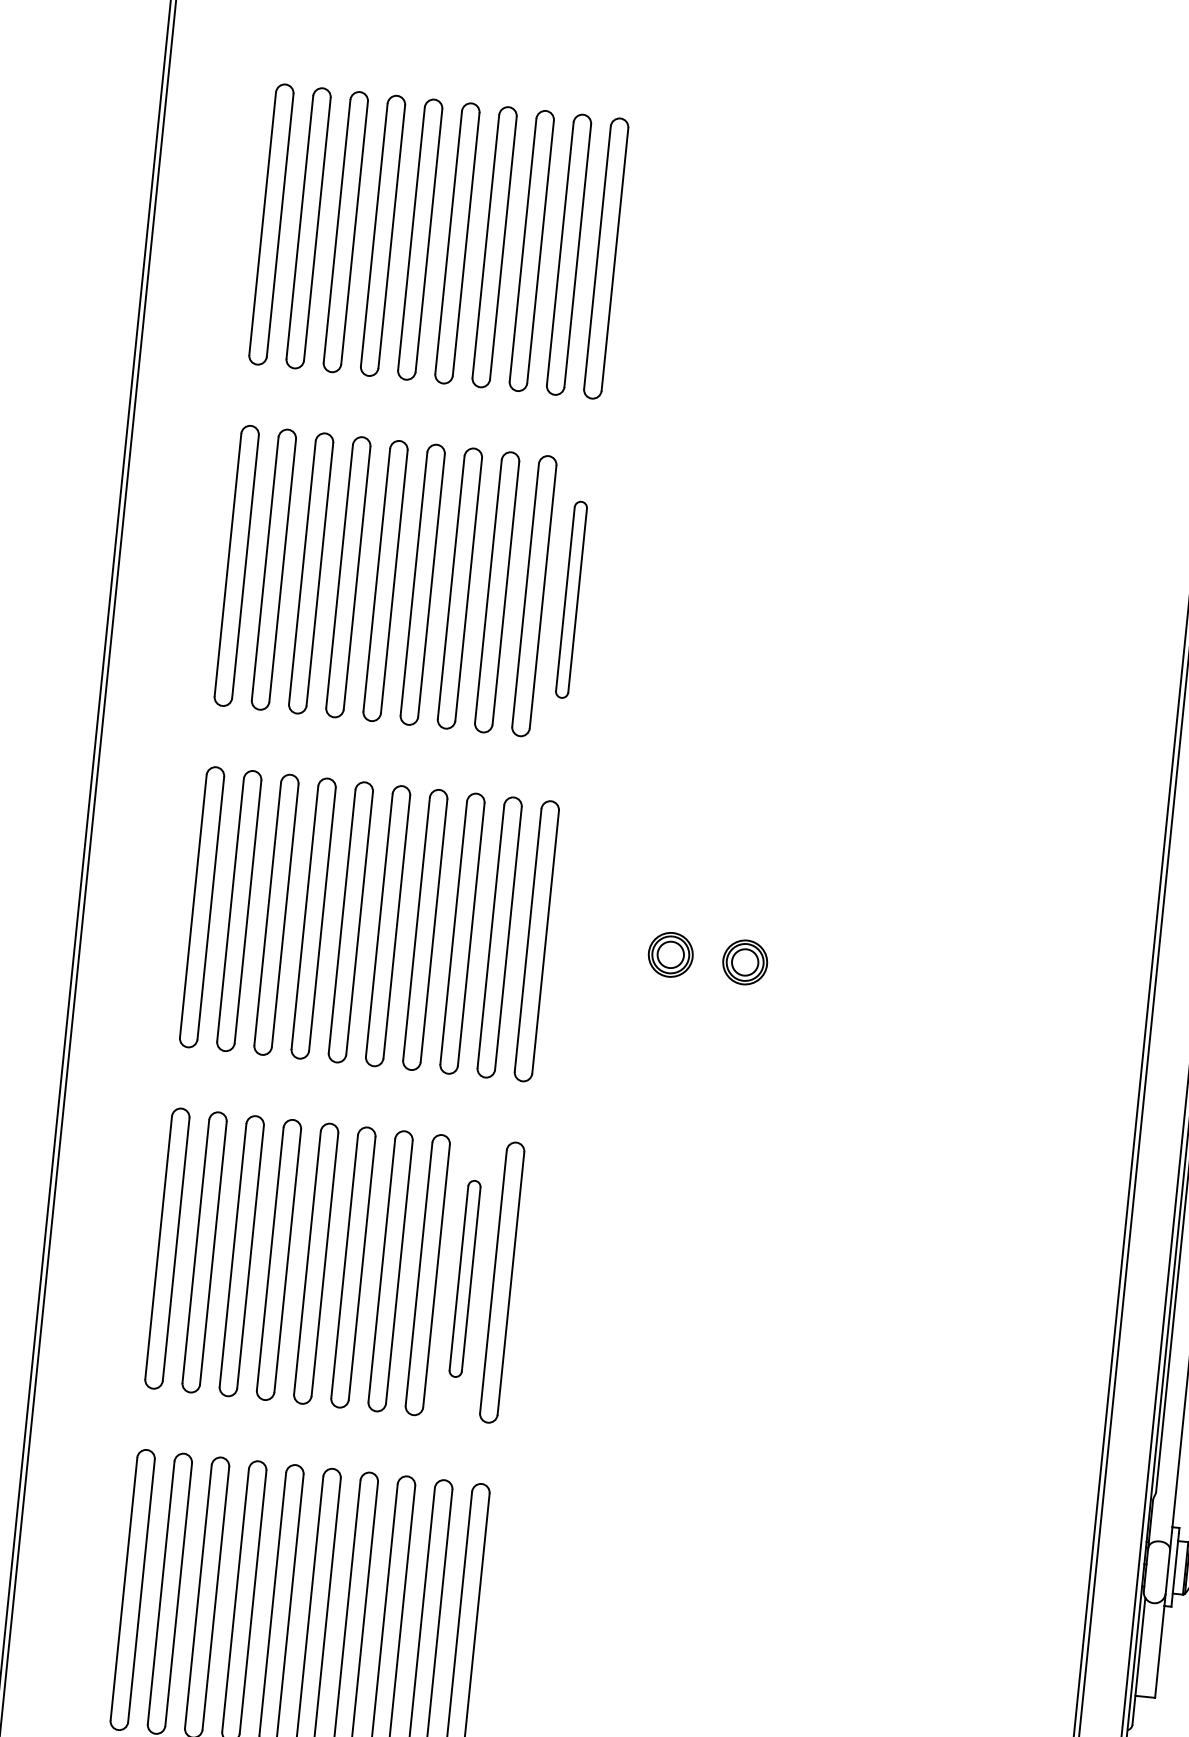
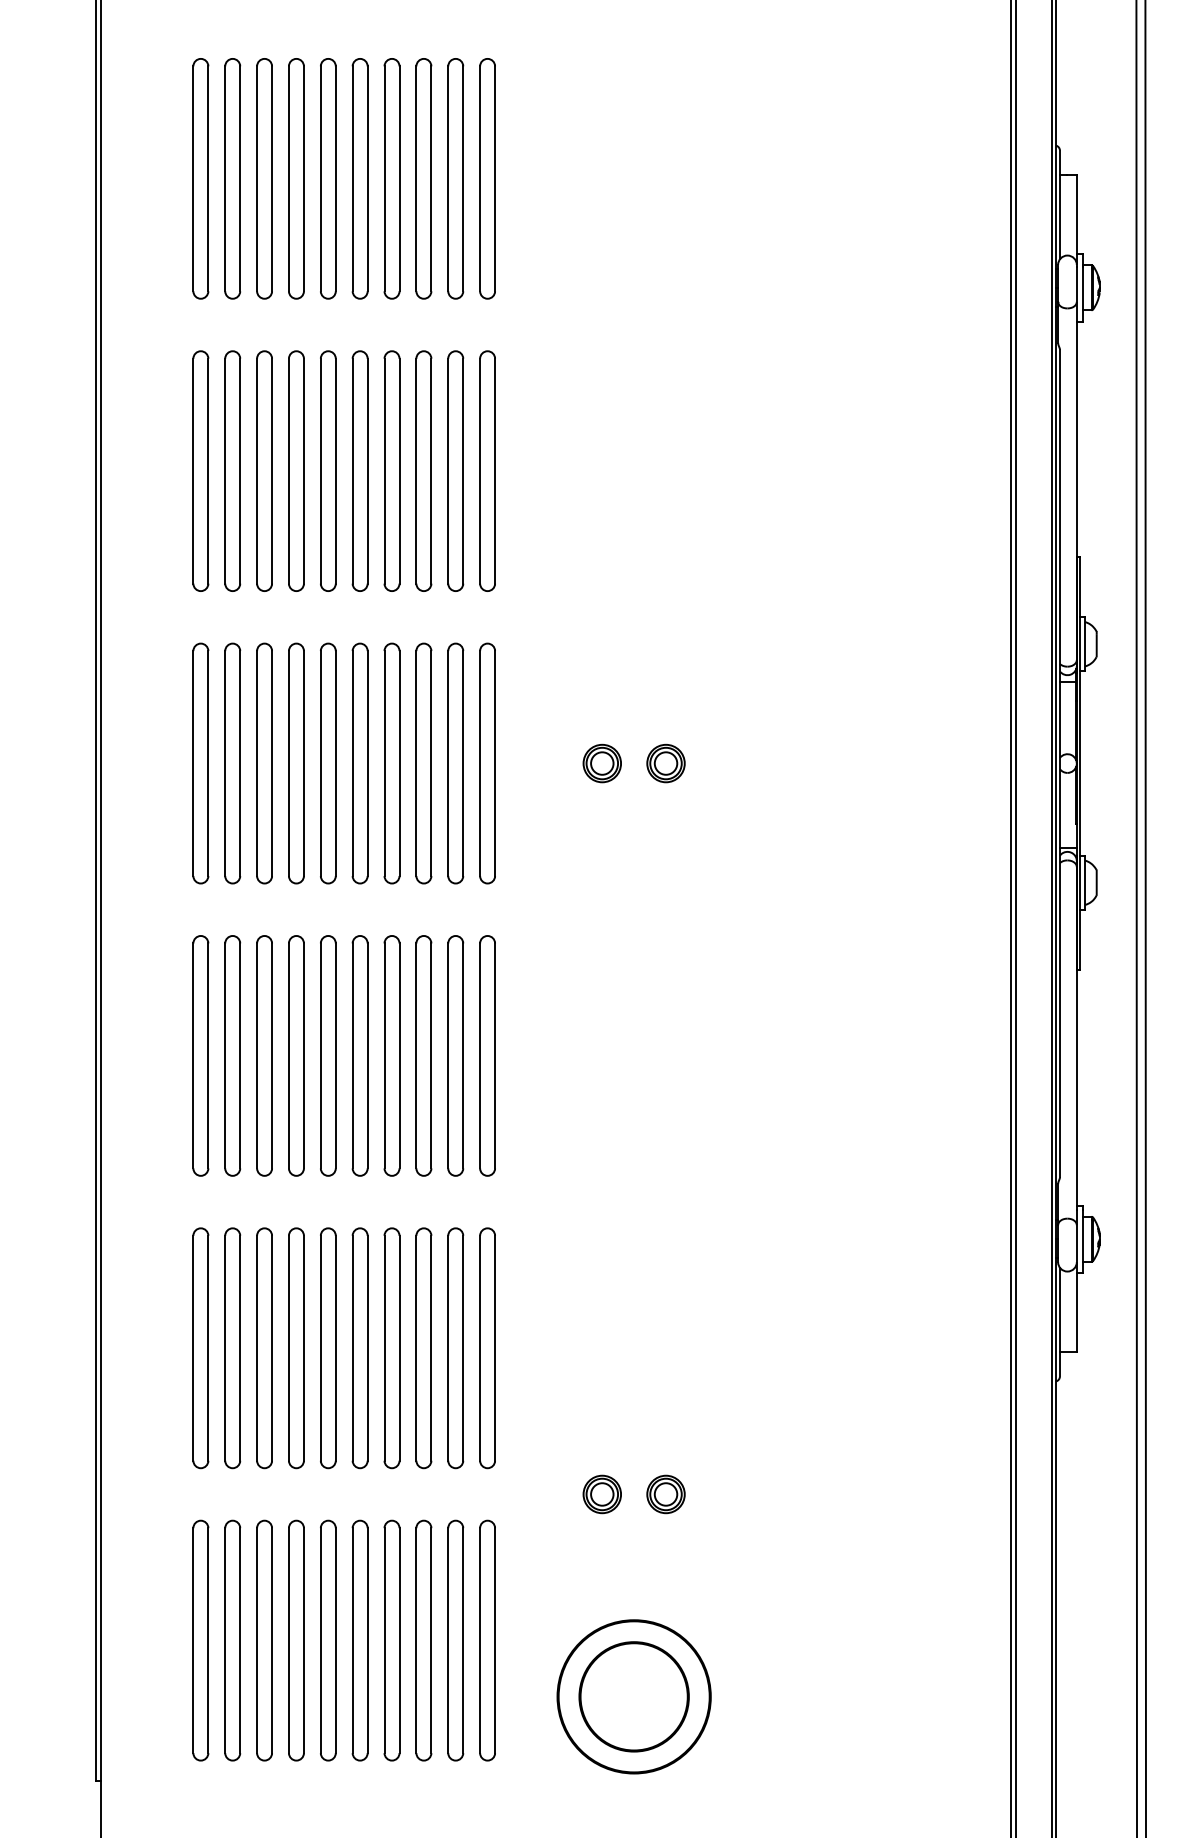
part: (571, 599) -> (487, 470), size x1.43
part: (464, 1278) -> (455, 1055), size x1.43

